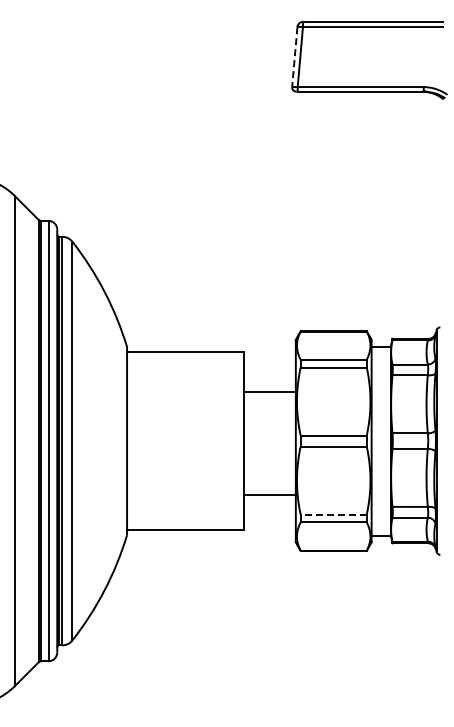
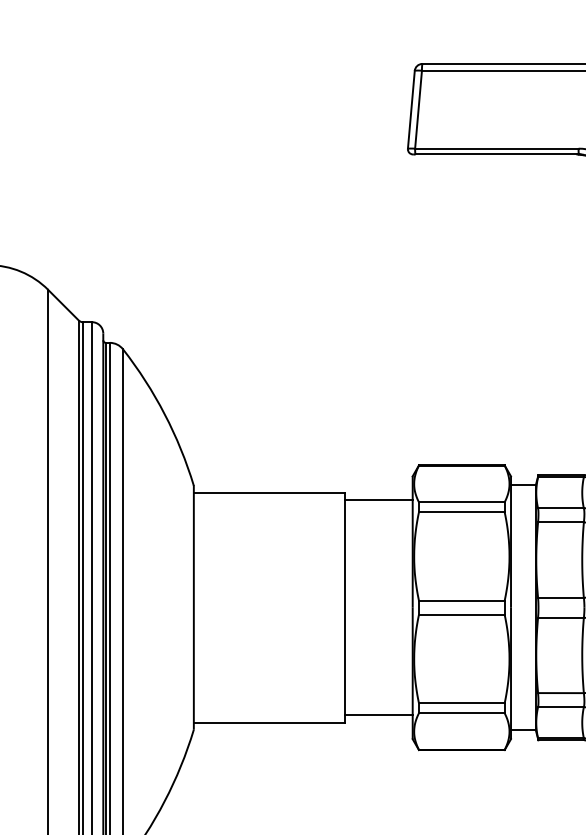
line: (294, 57) -> (410, 110), dashed -> solid
line: (269, 392) -> (378, 500), moved
line: (269, 495) -> (378, 715), moved
line: (333, 514) -> (461, 702), dashed -> solid

